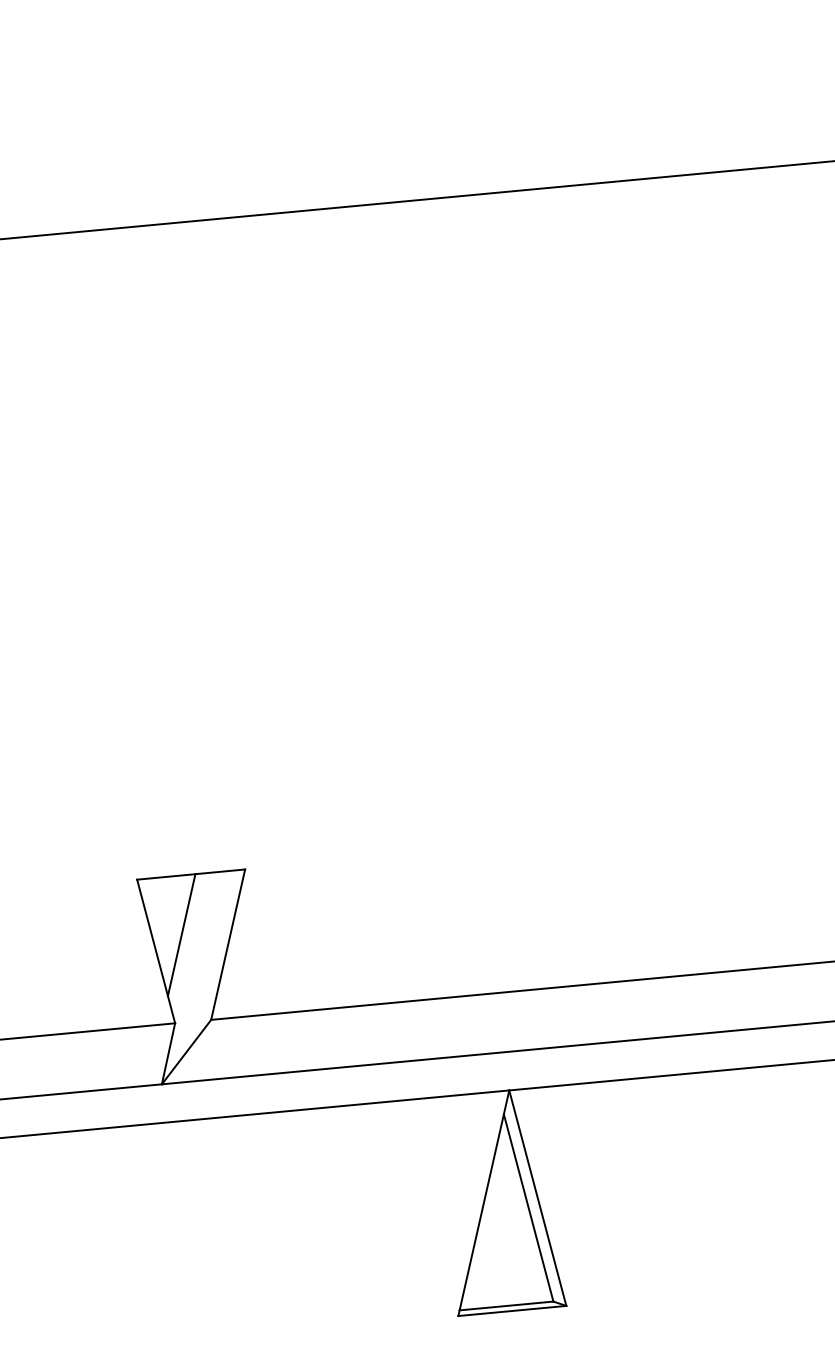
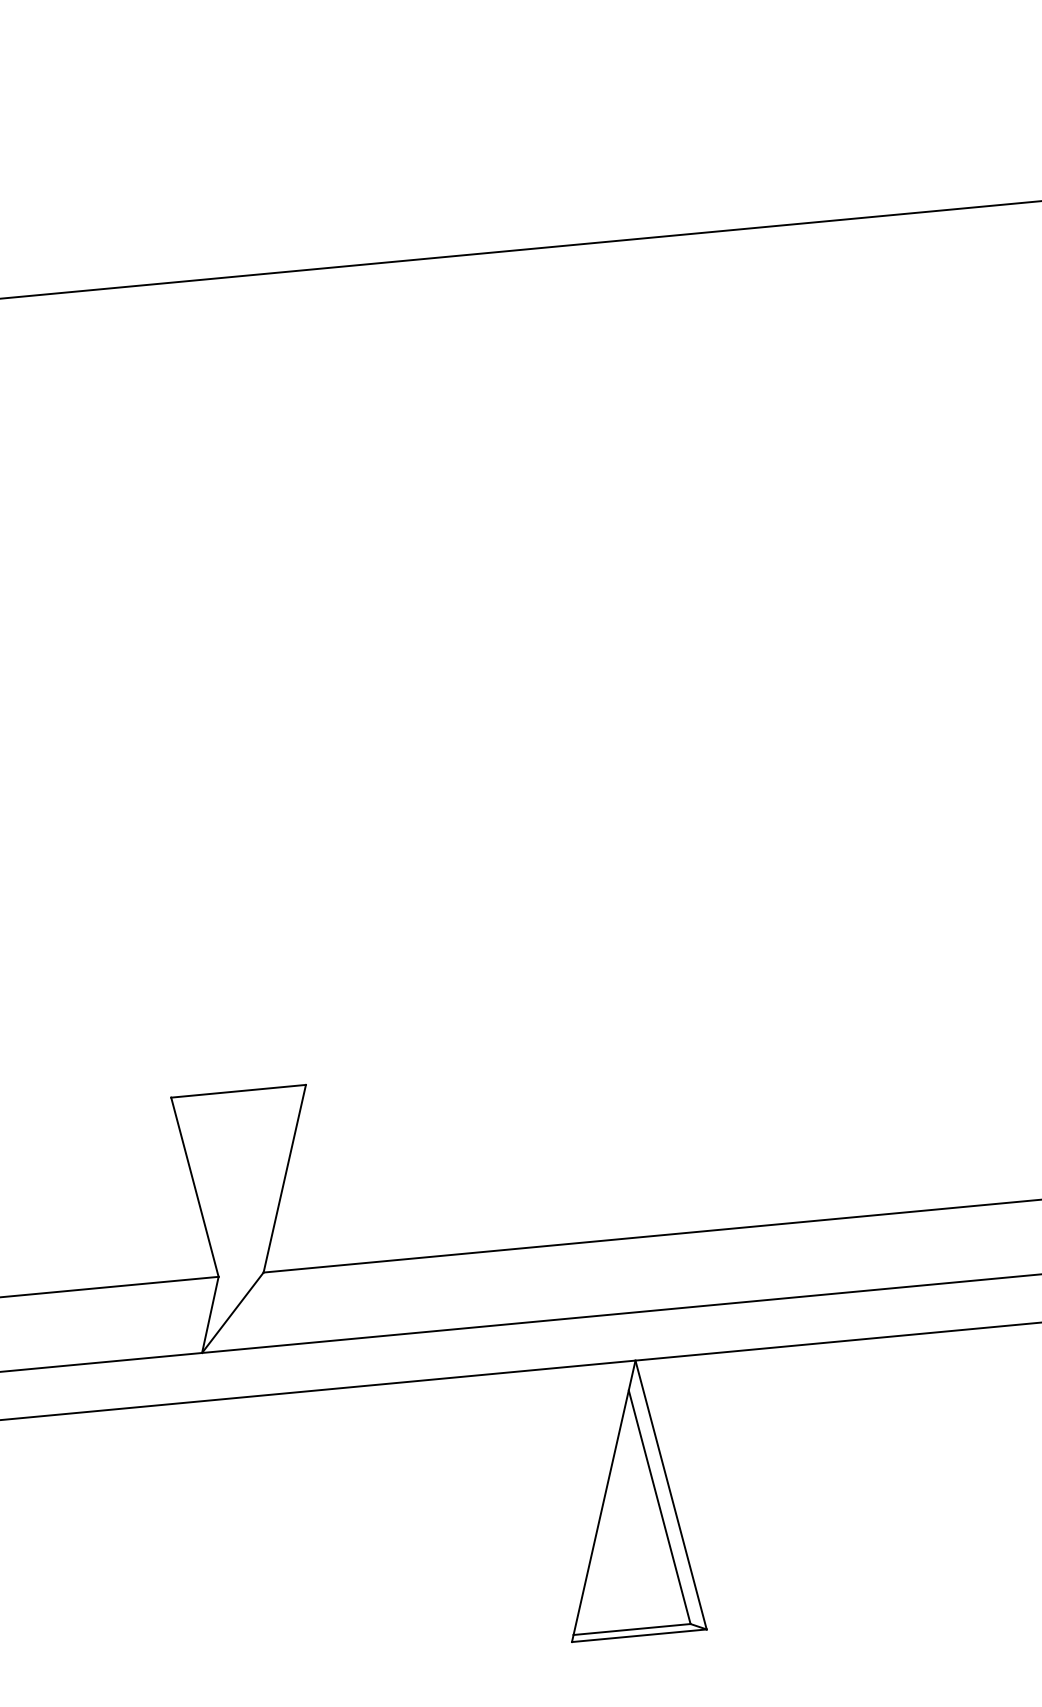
line: (181, 934) -> (226, 1166), removed

